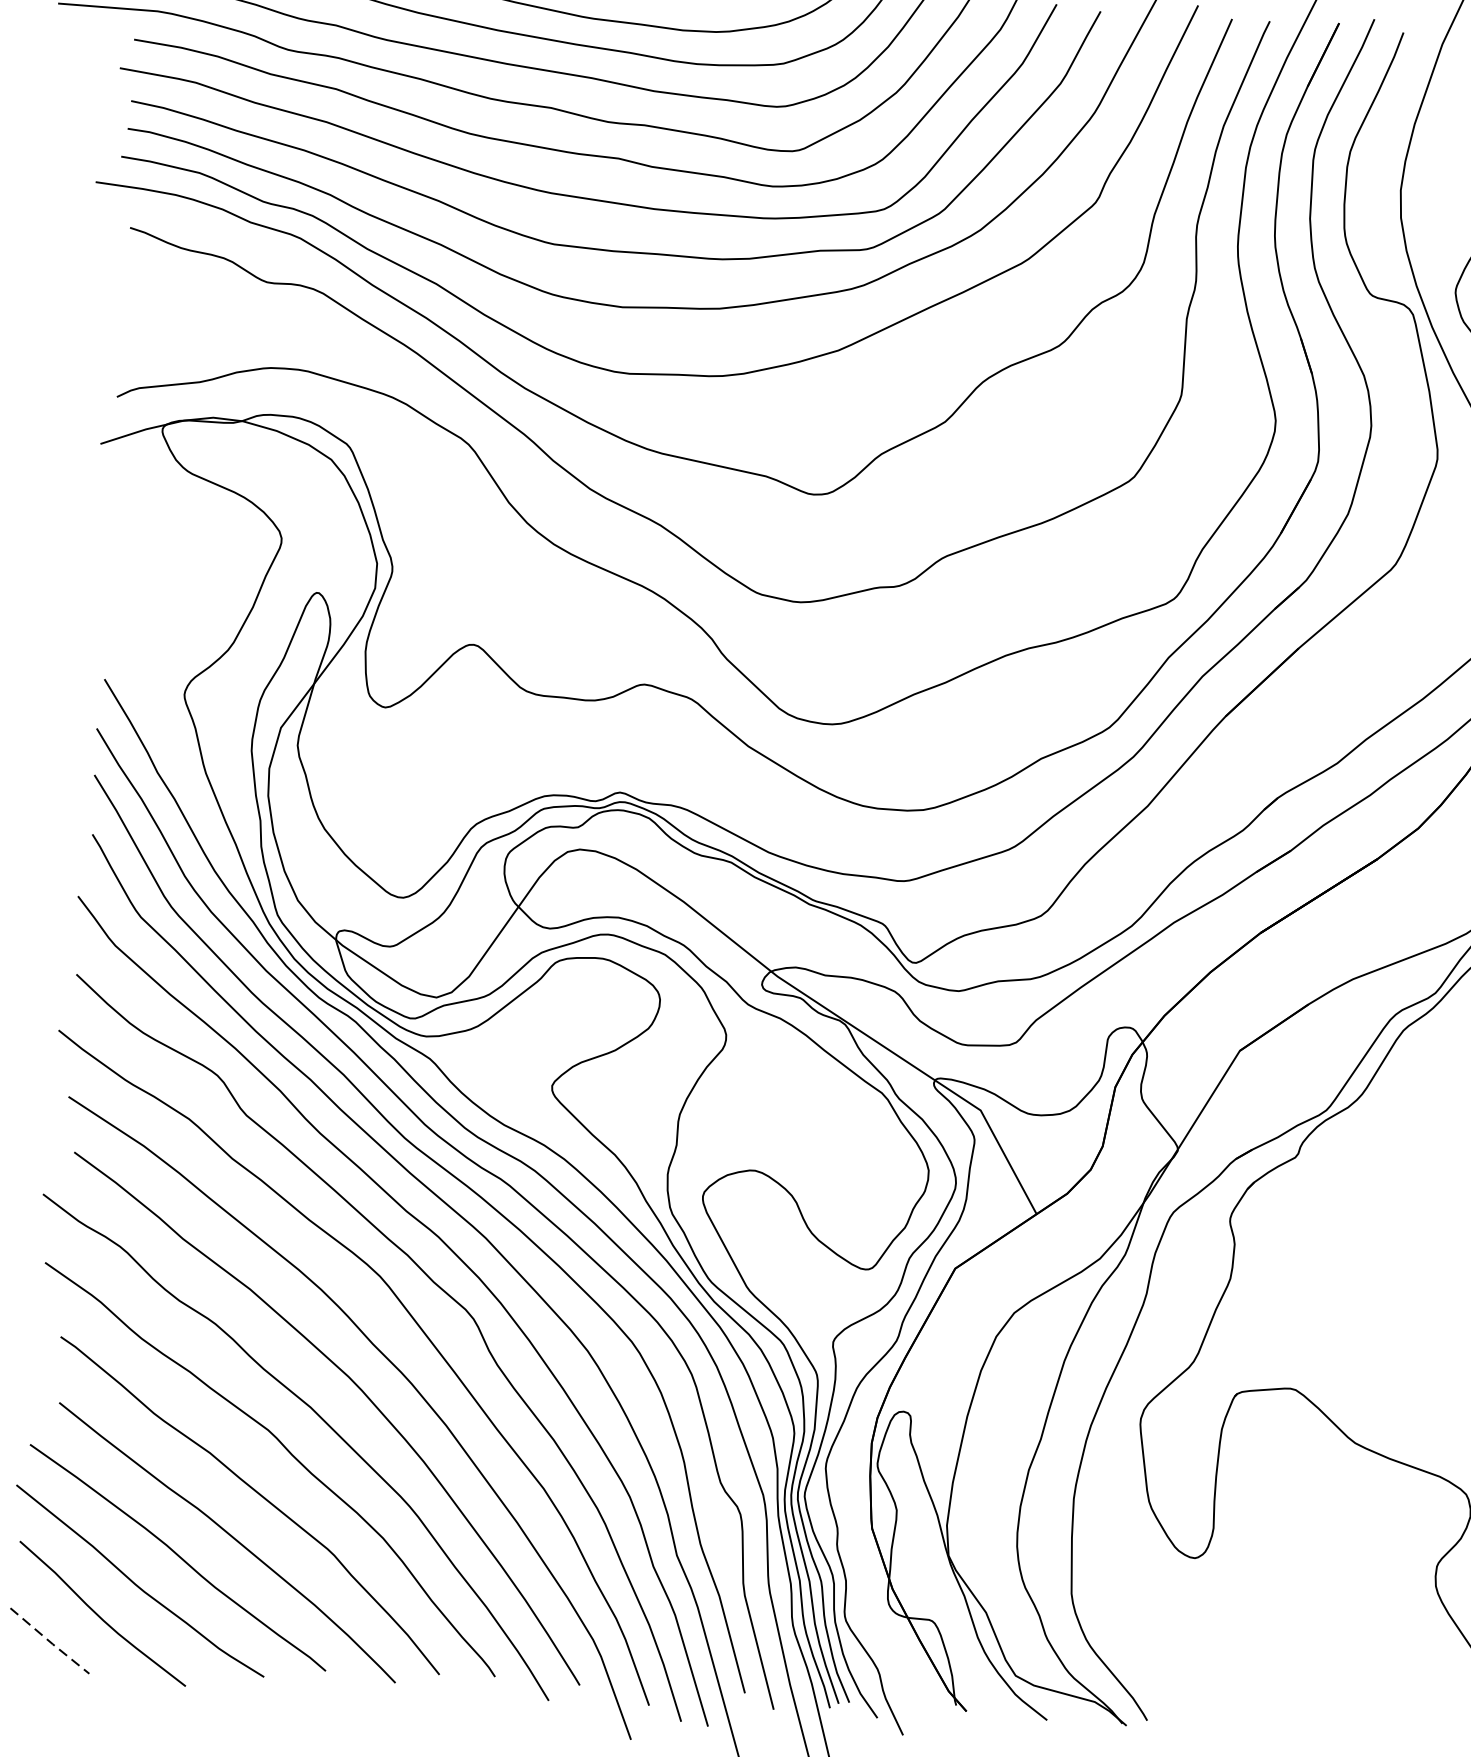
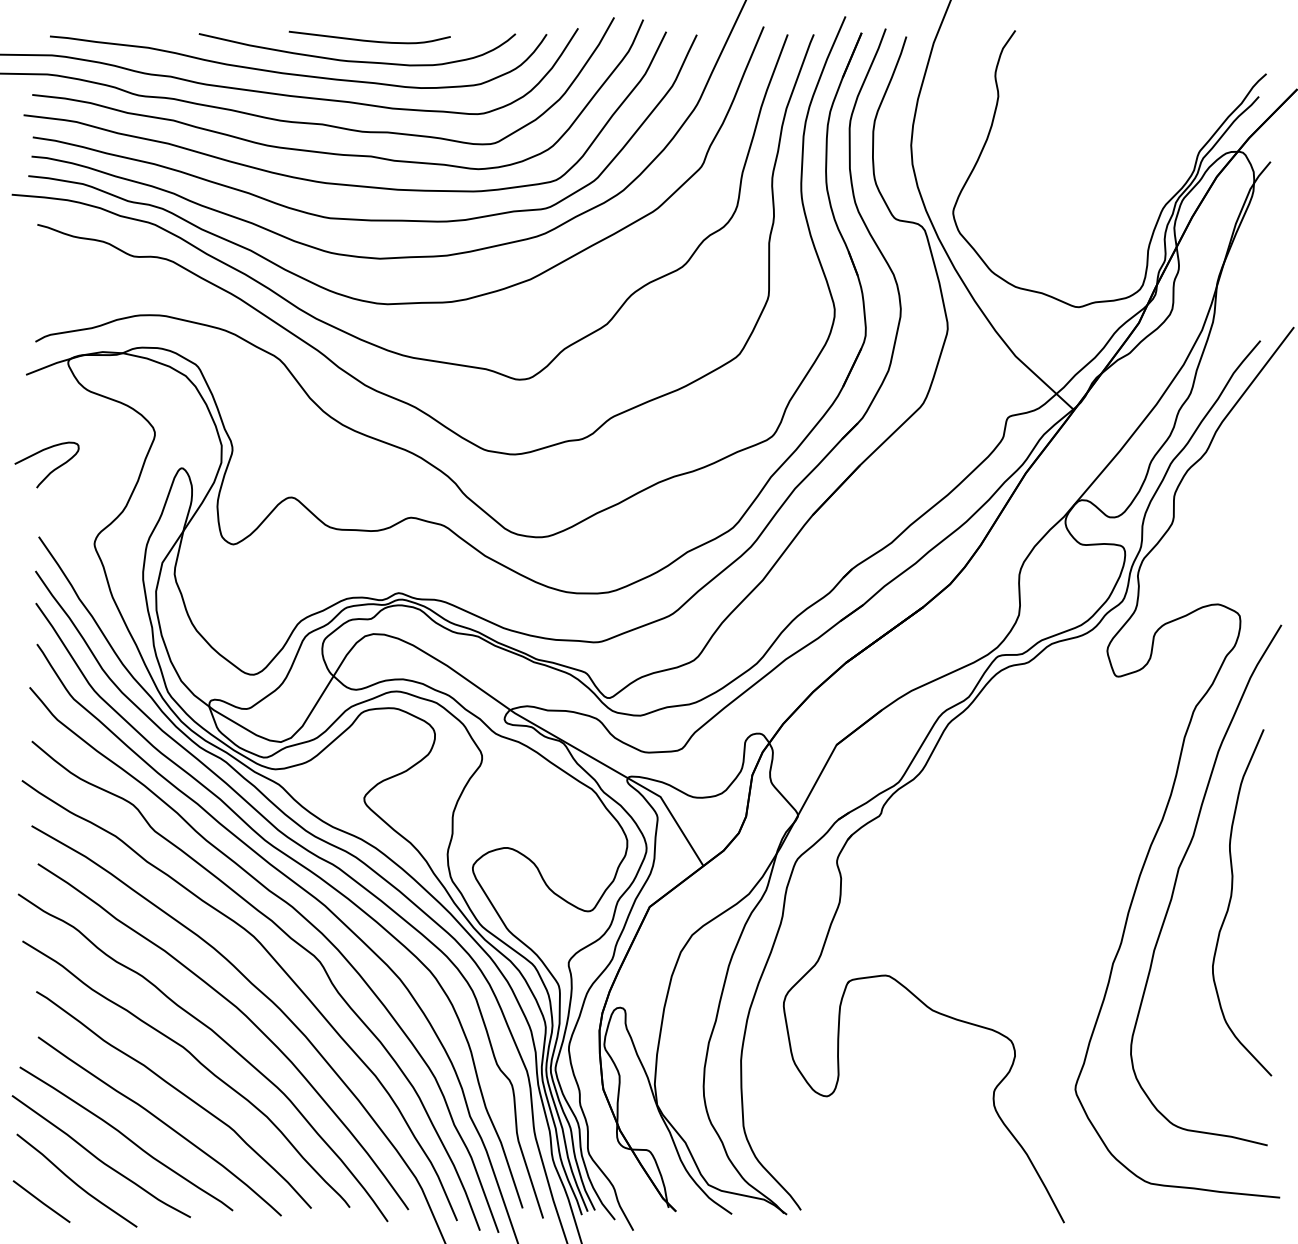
curve: (127, 585) -> (50, 471), added
line: (50, 1642) -> (42, 1202), dashed -> solid

